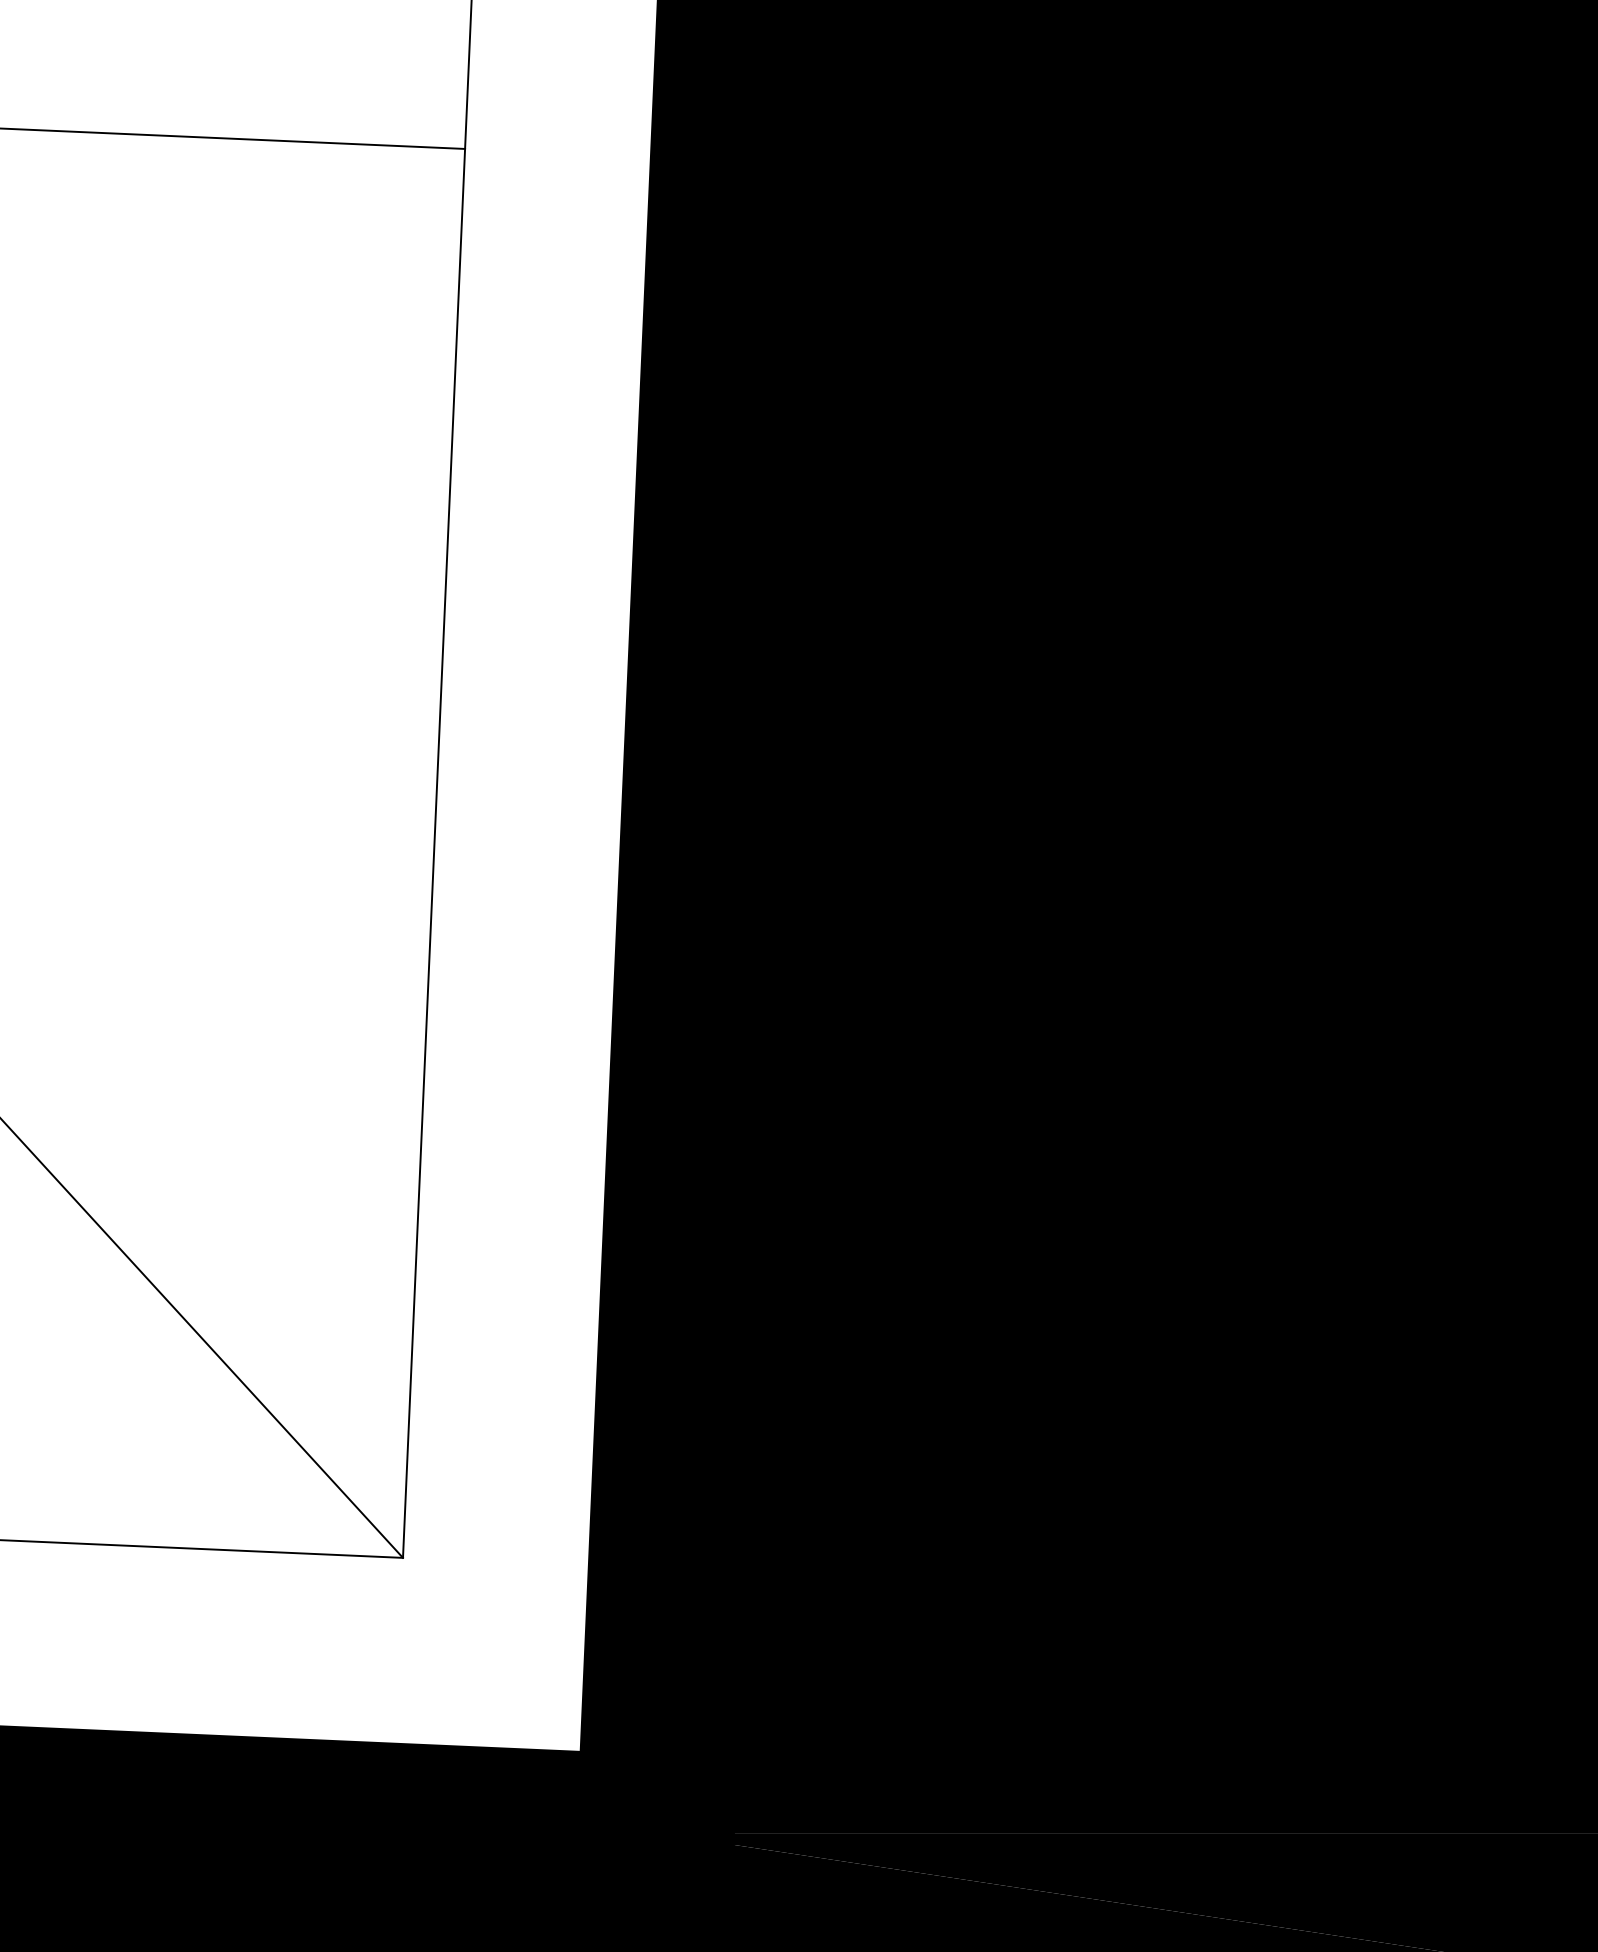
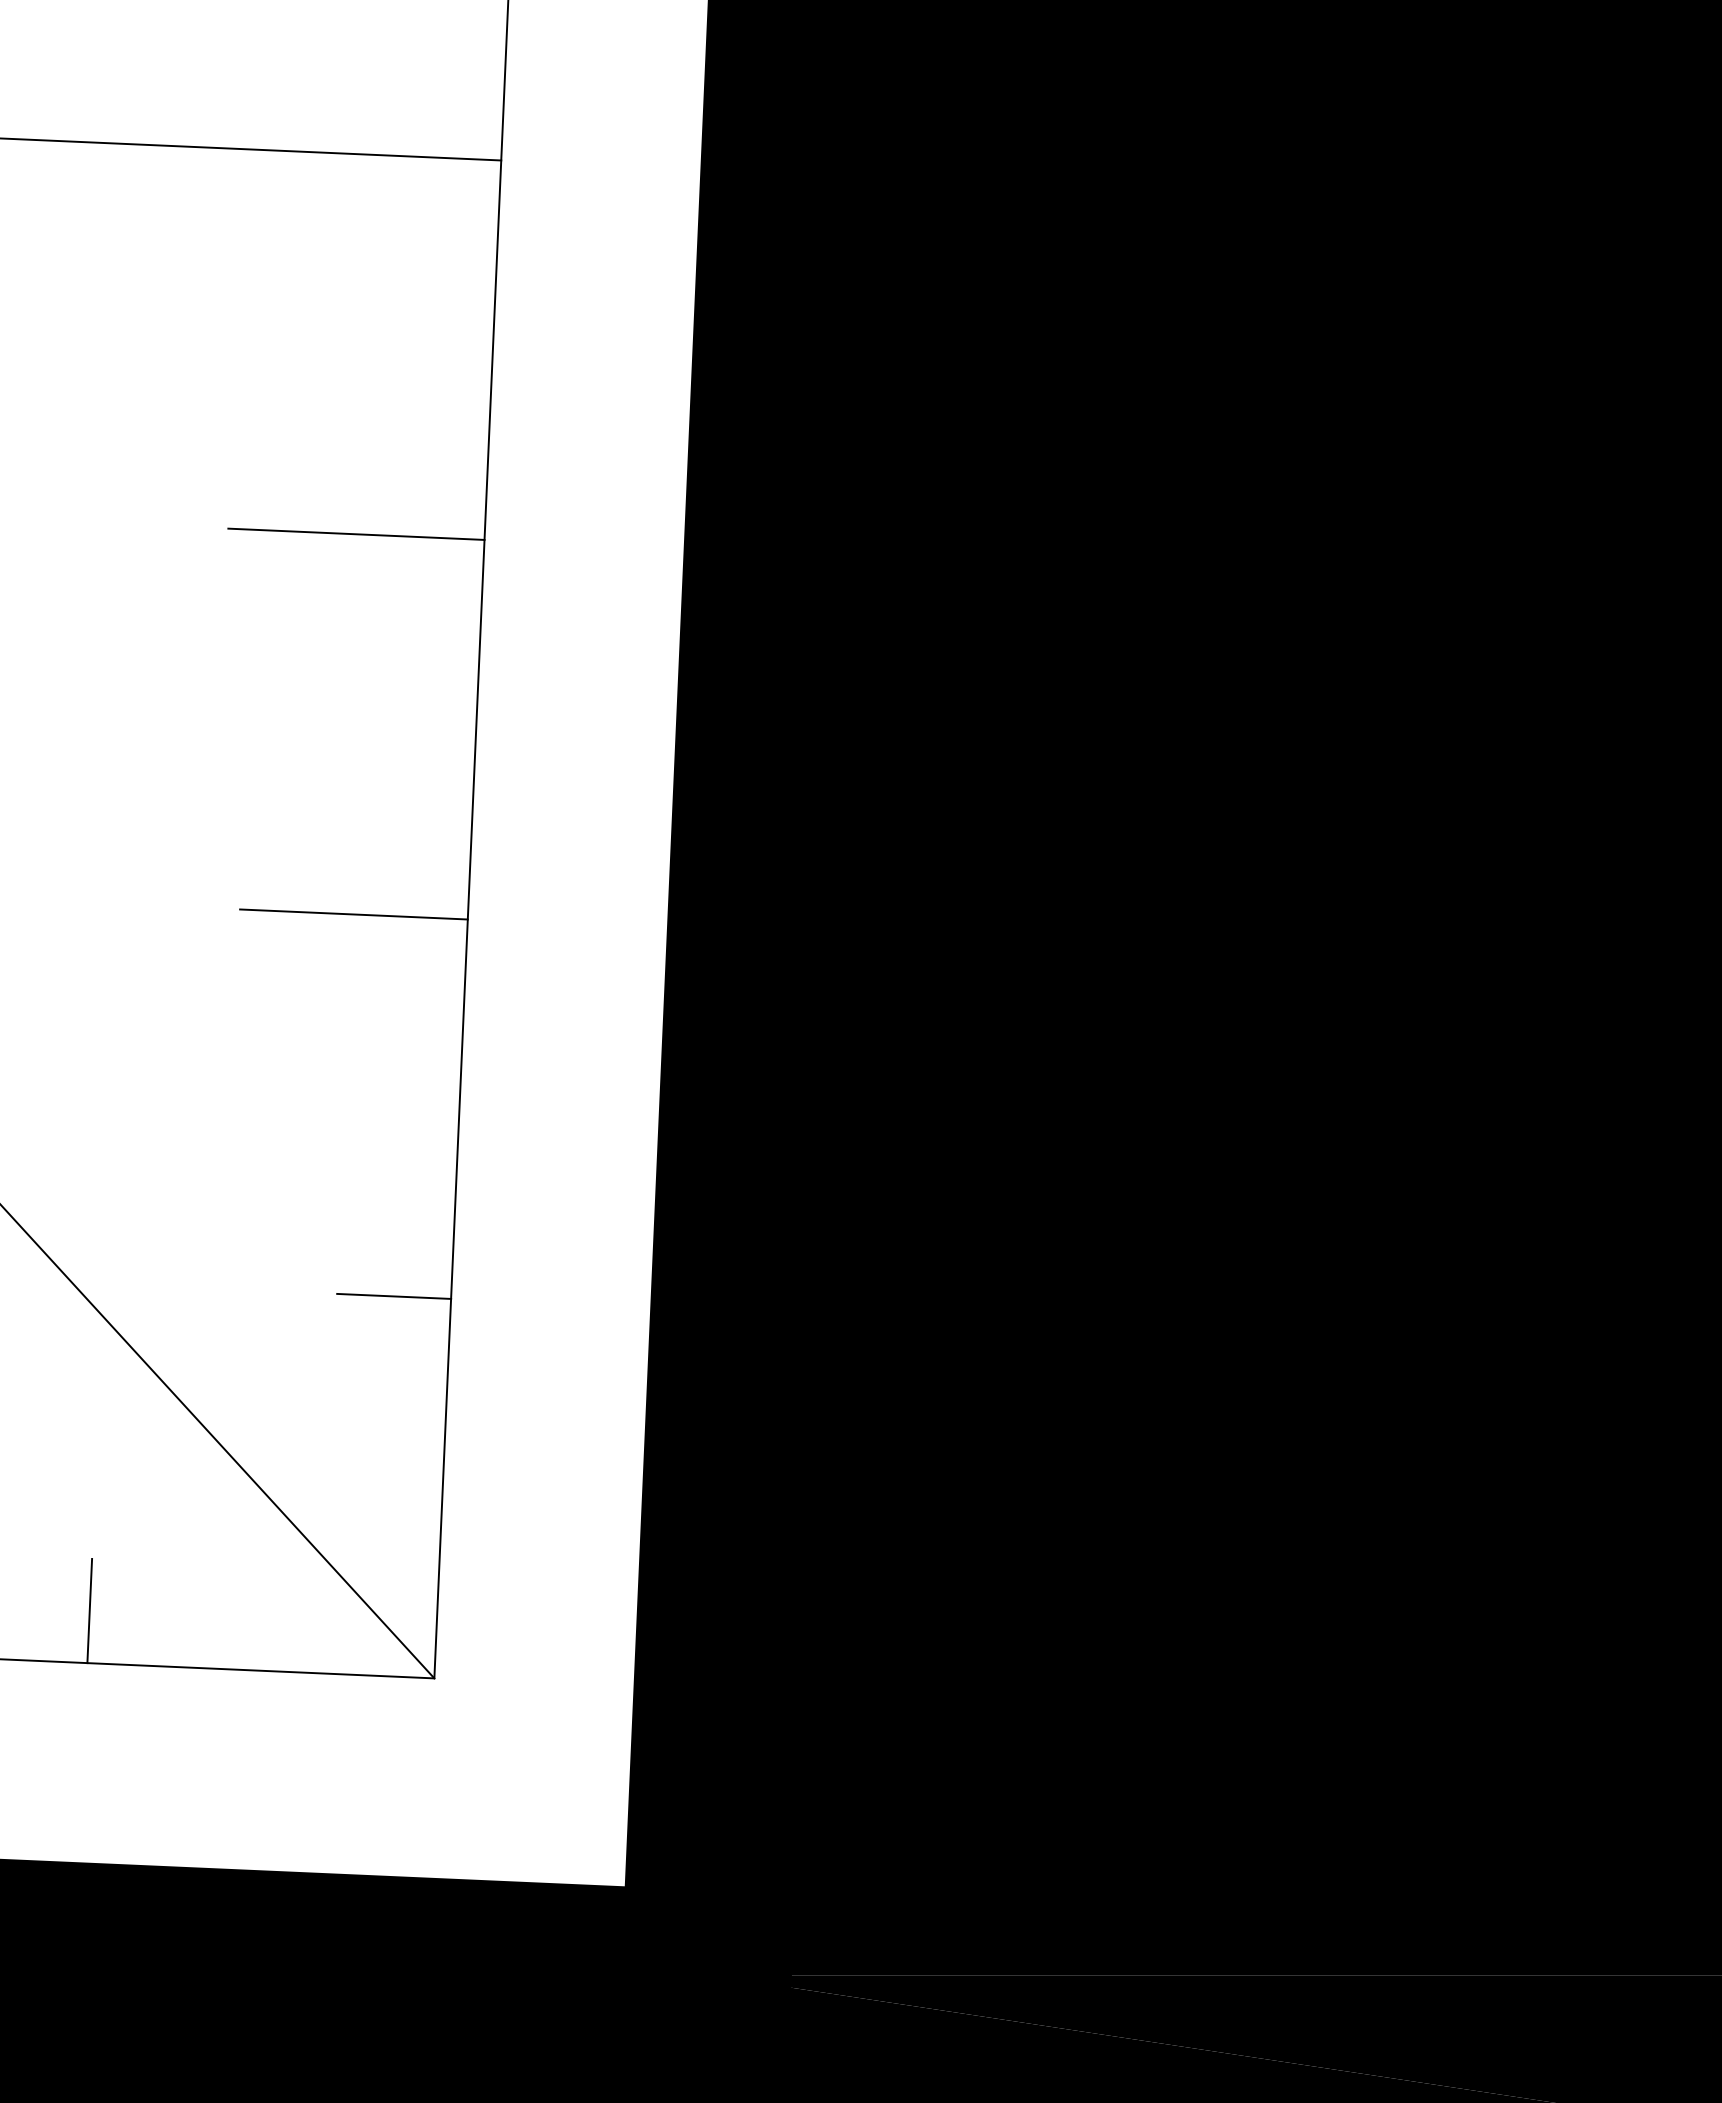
line: (330, 495) -> (356, 533), added
line: (327, 848) -> (353, 914), added
line: (365, 1202) -> (394, 1295), added
line: (82, 1494) -> (89, 1610), added

